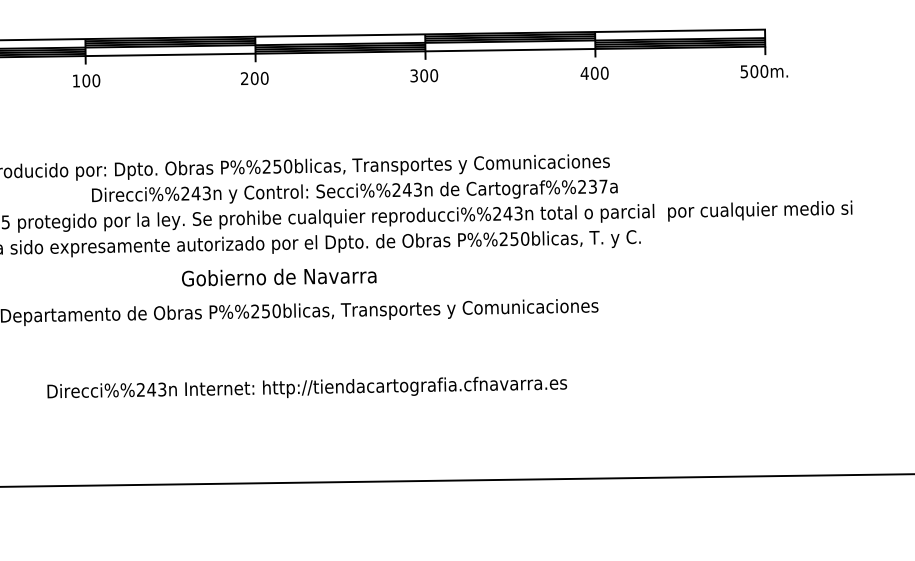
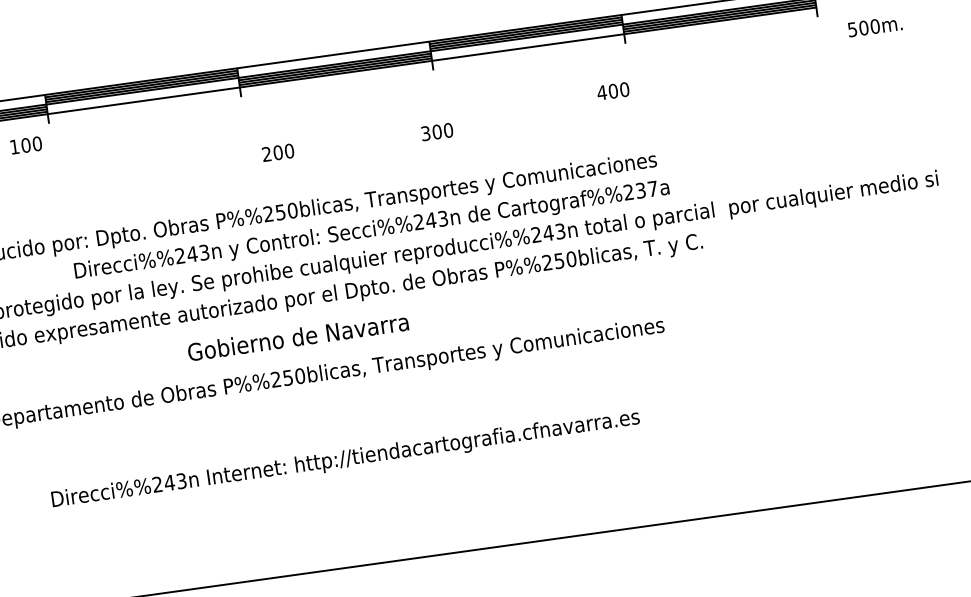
text: (763, 71) -> (874, 26), moved
text: (594, 72) -> (612, 90), moved
text: (424, 75) -> (437, 131), moved
text: (254, 78) -> (277, 152), moved
text: (86, 80) -> (26, 144), moved

